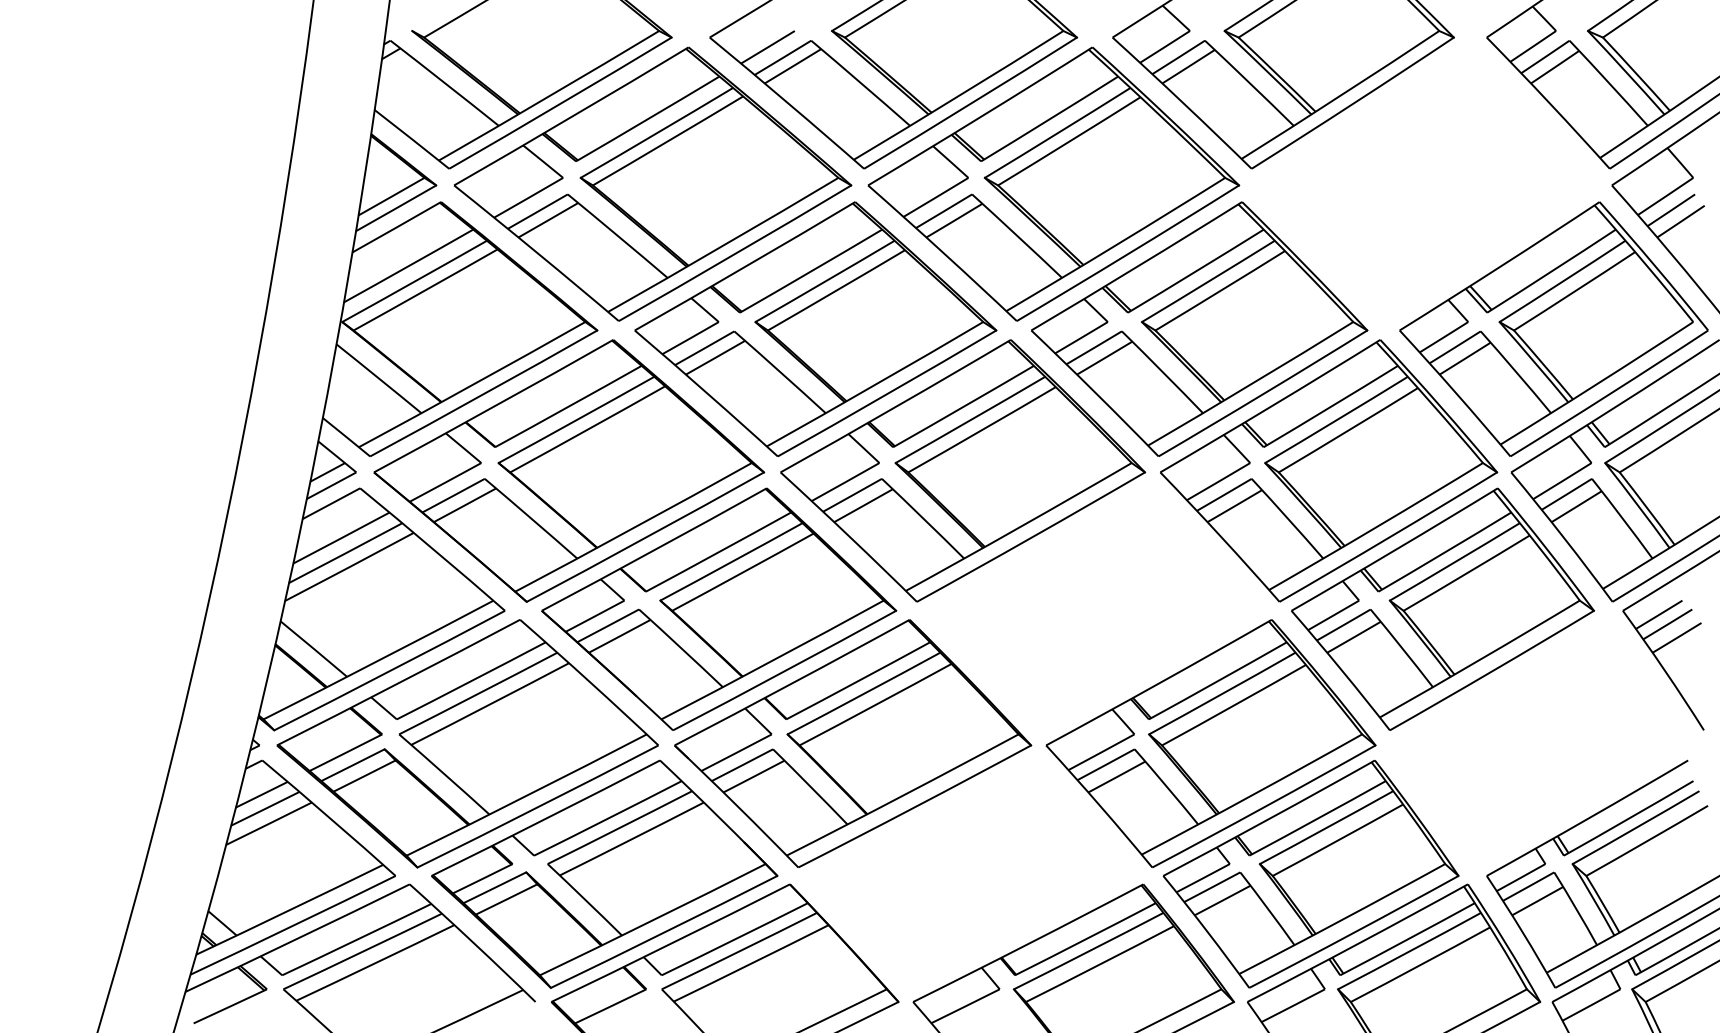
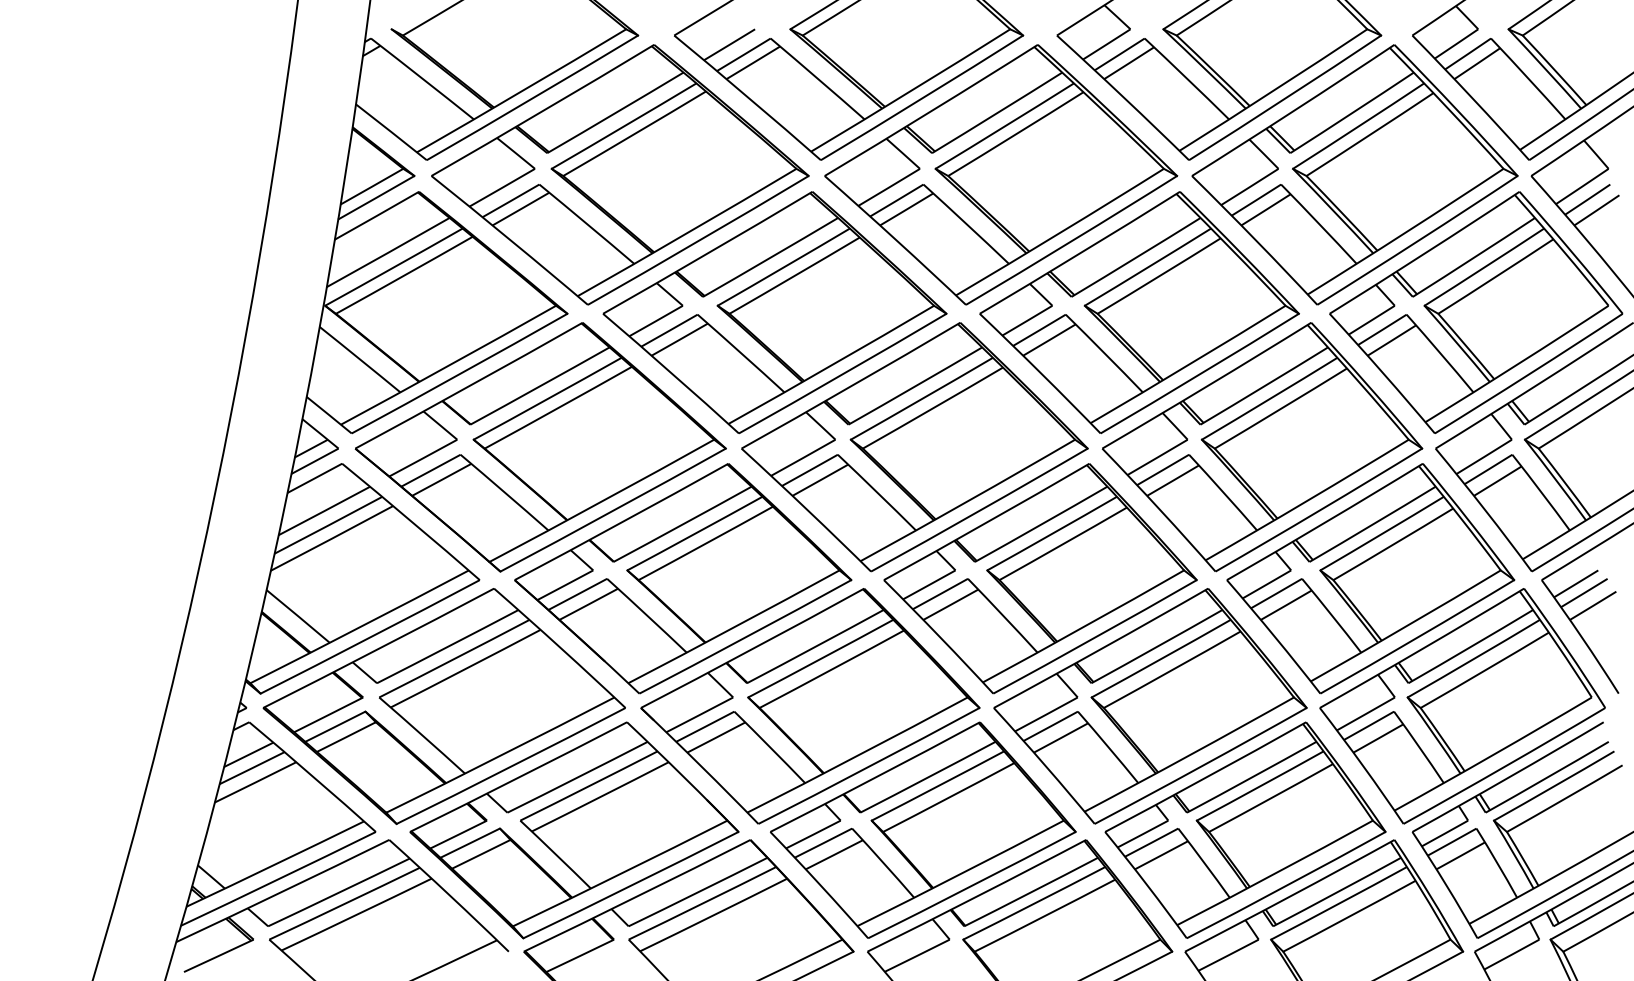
part: (1425, 183) -> (1354, 174), added
part: (1095, 609) -> (1040, 578), added
part: (1539, 743) -> (1462, 706), added
part: (972, 873) -> (923, 829), added

